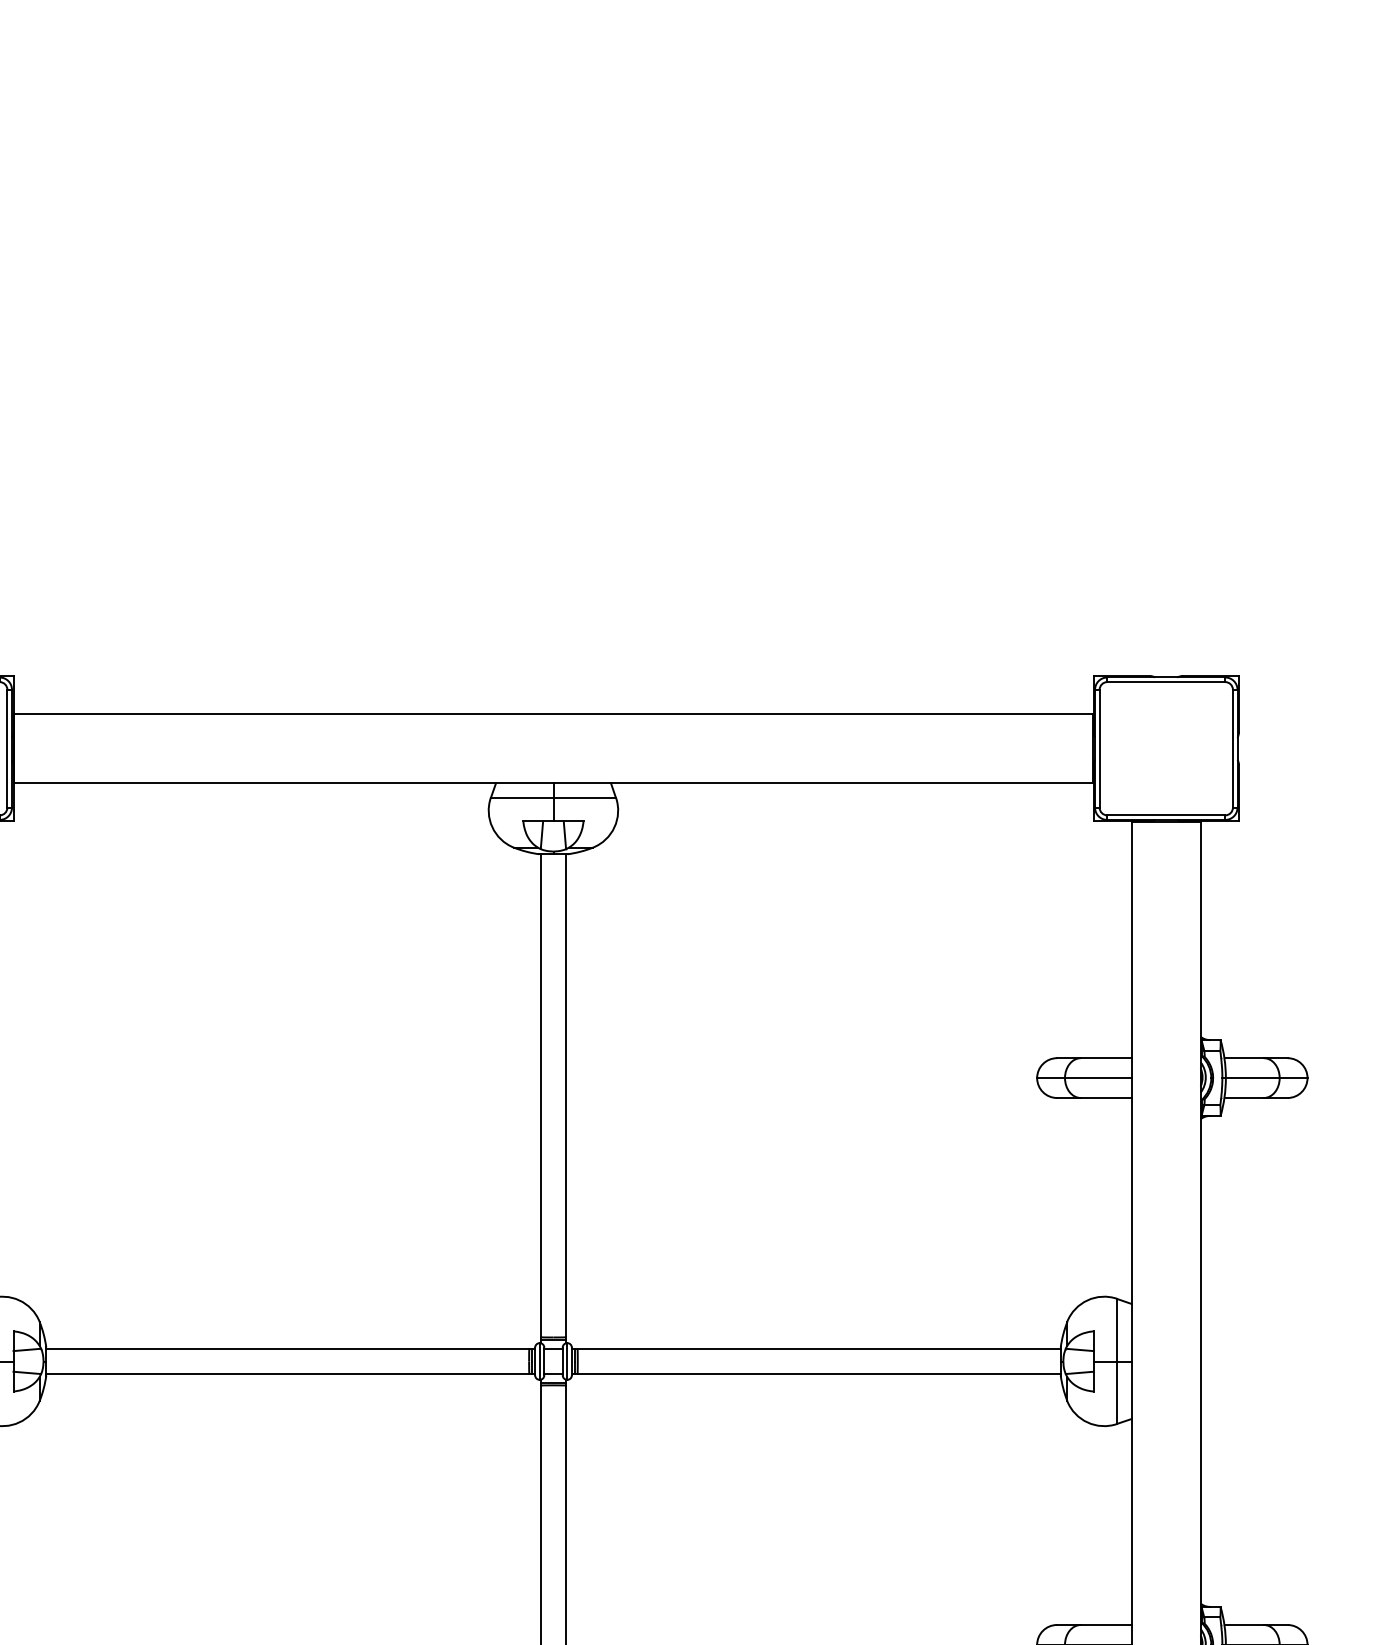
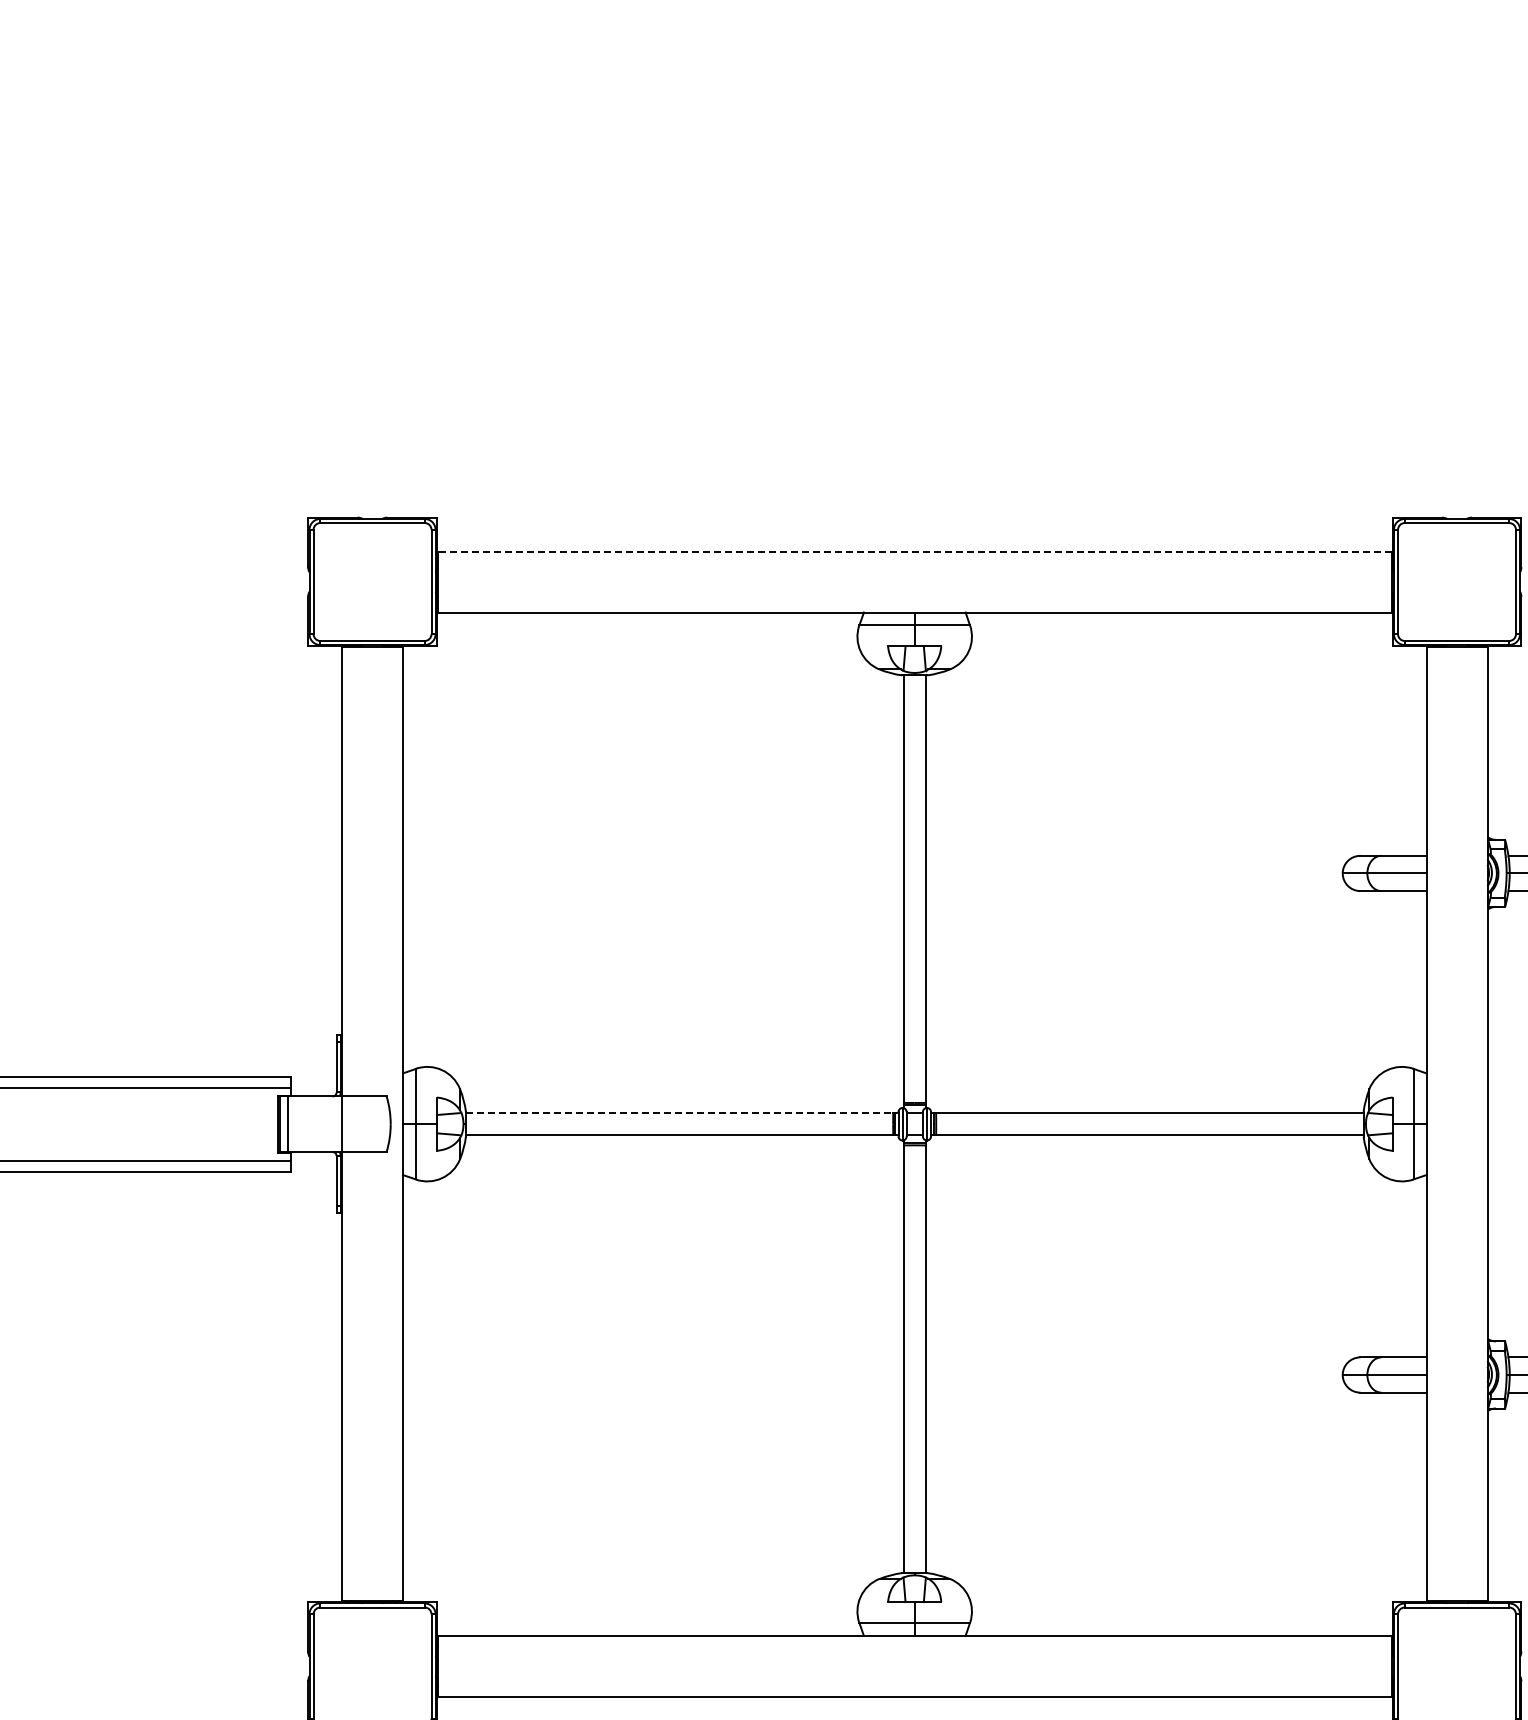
line: (553, 714) -> (914, 551), solid -> dashed
line: (287, 1349) -> (679, 1113), solid -> dashed

